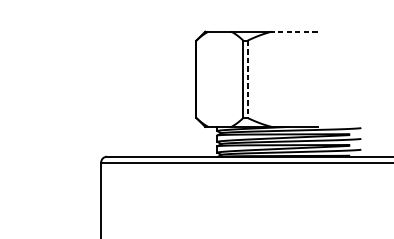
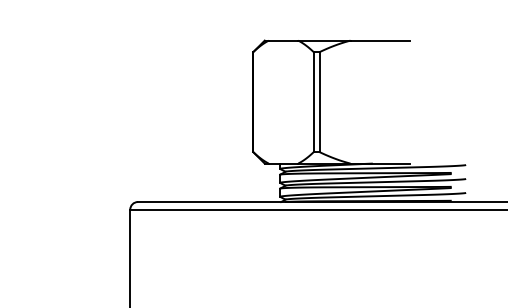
line: (294, 31) -> (380, 40), dashed -> solid
line: (247, 79) -> (319, 102), dashed -> solid

